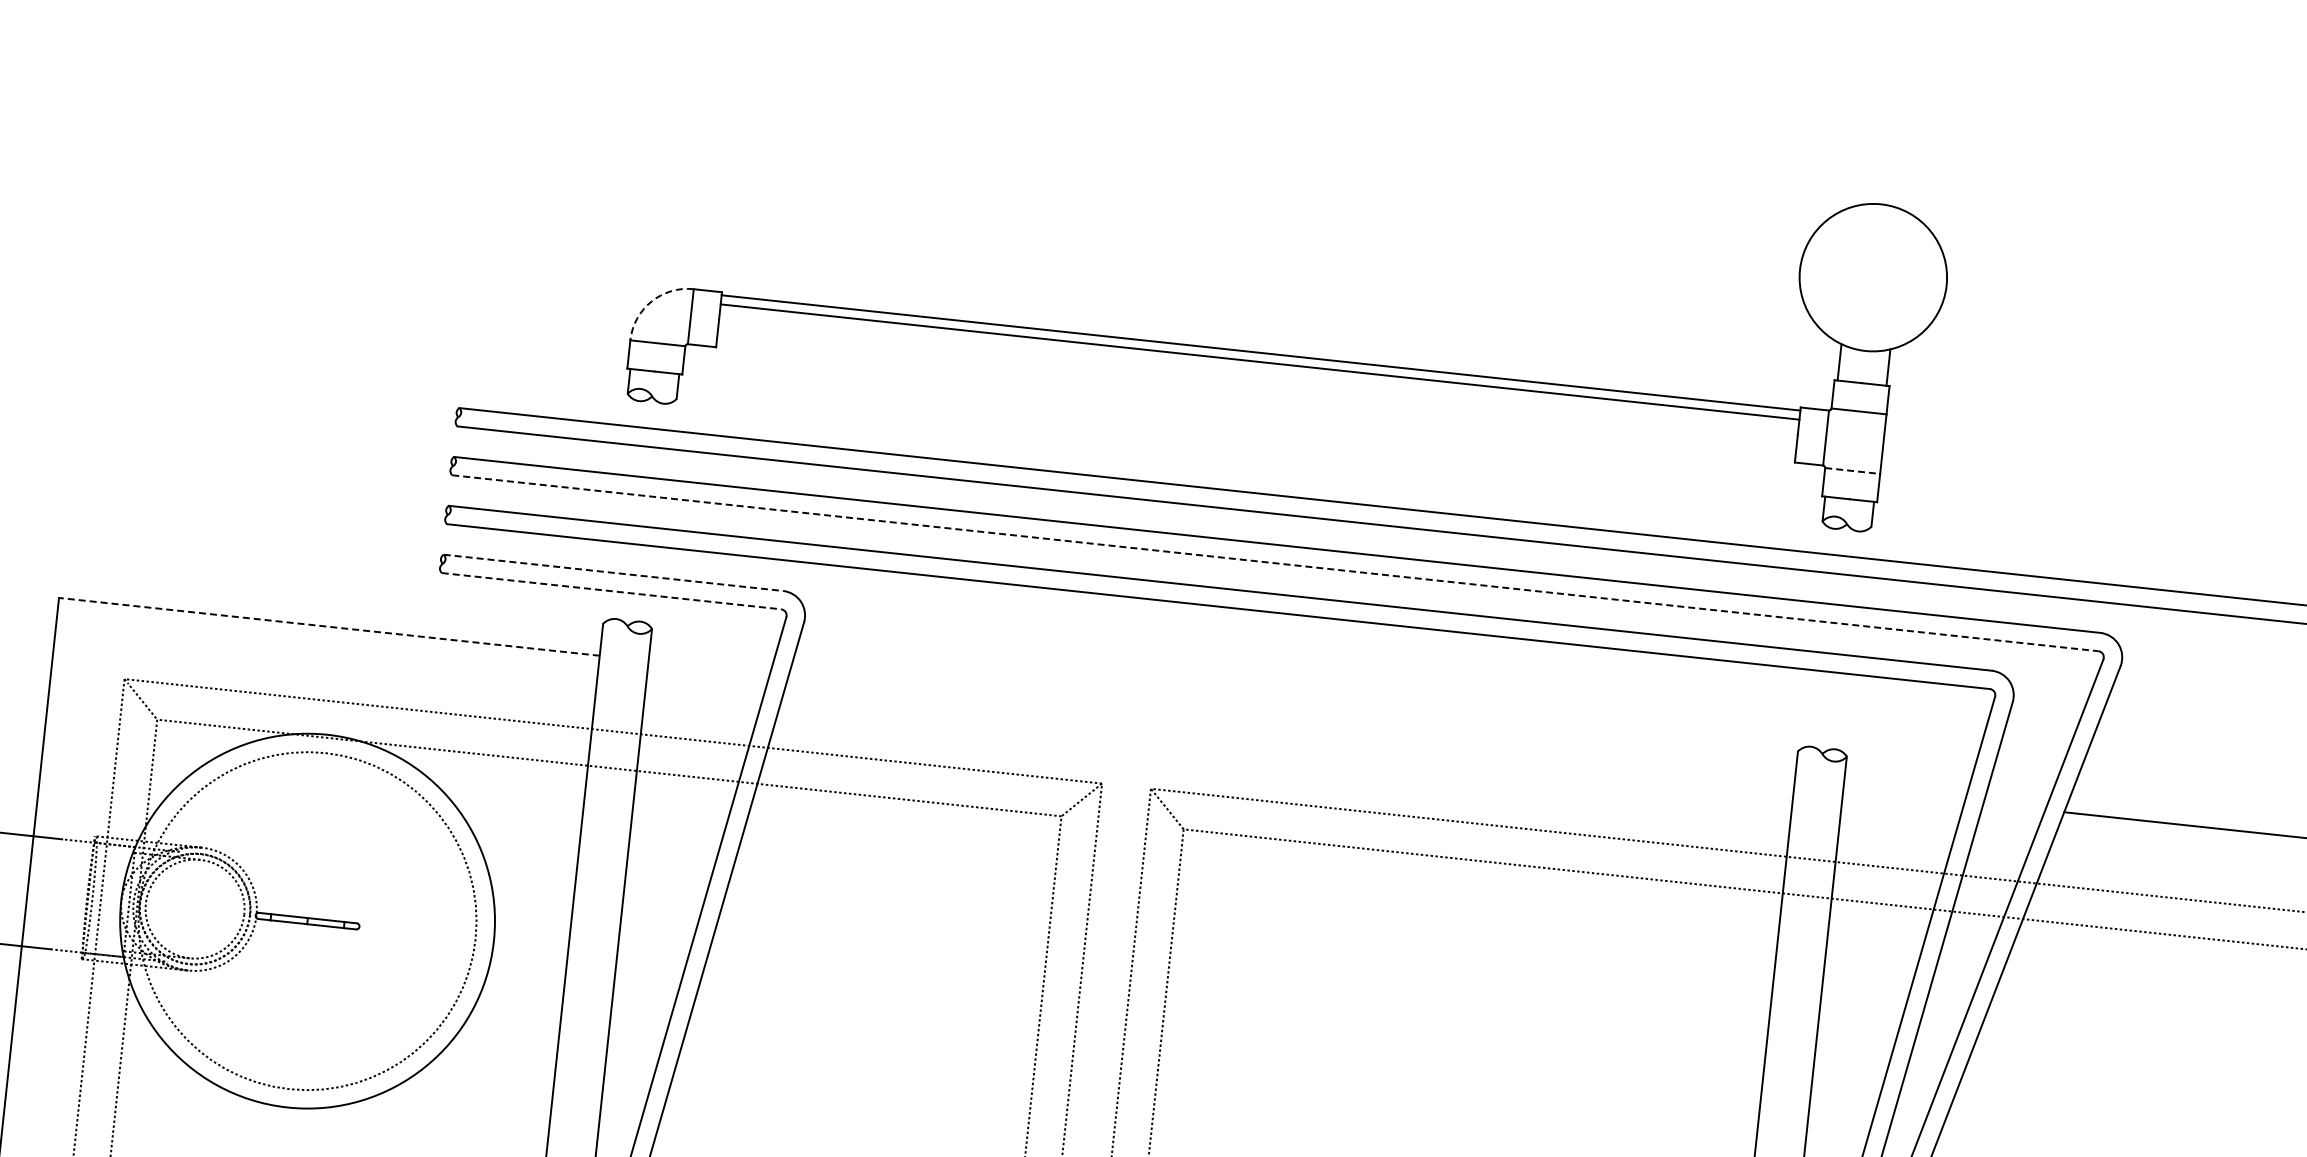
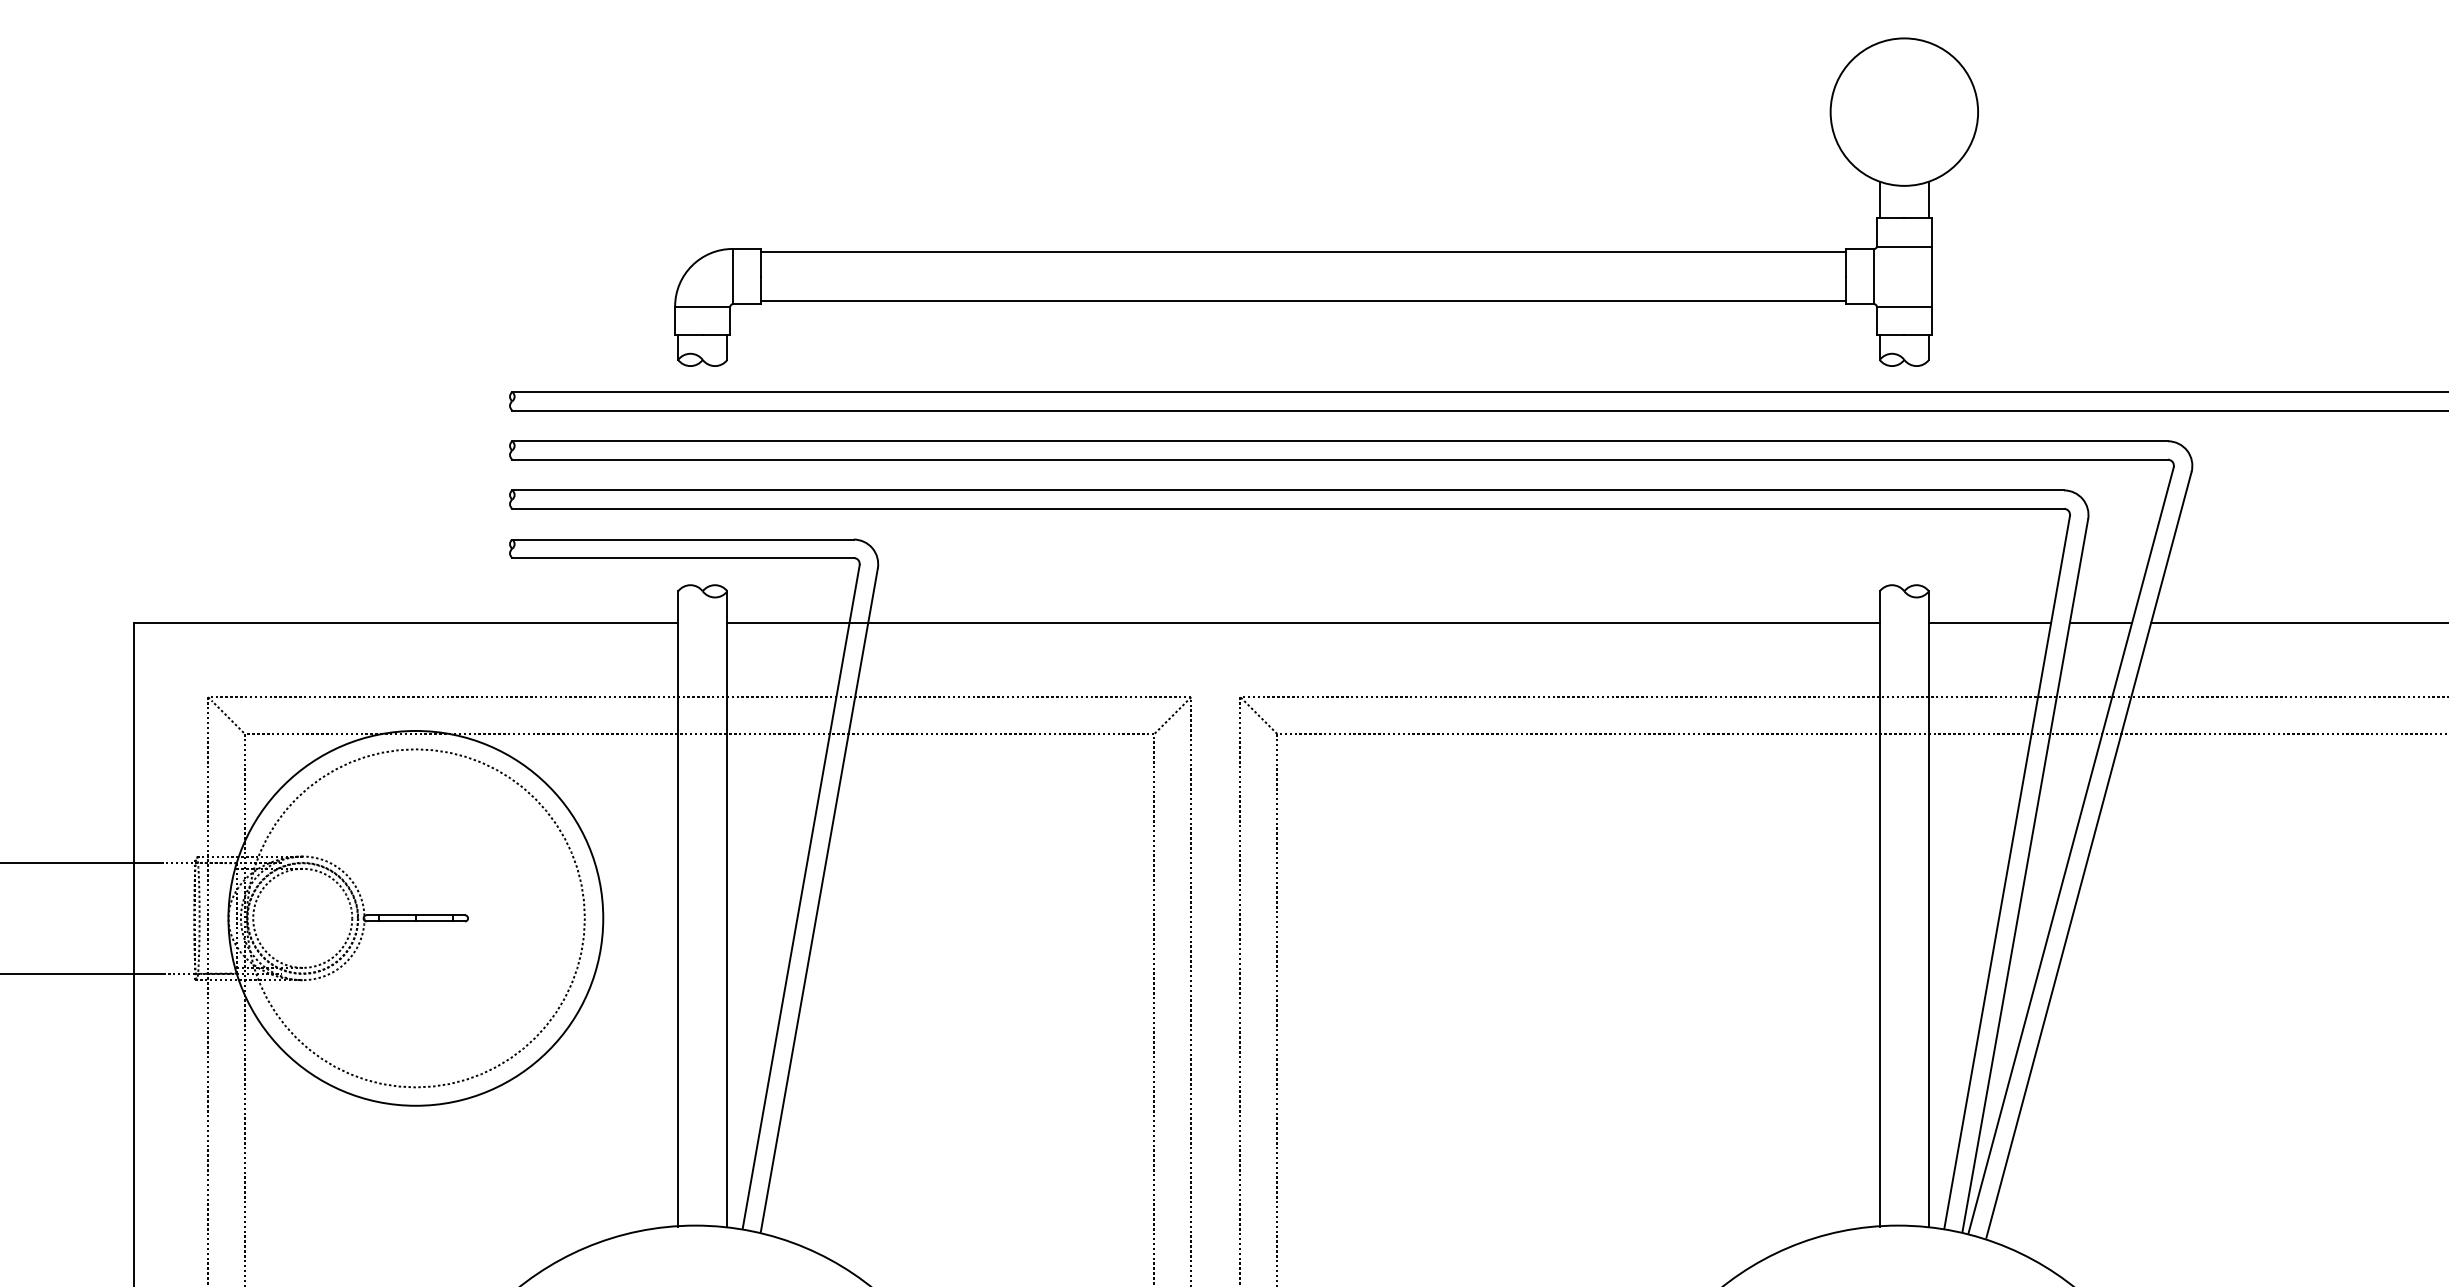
arc: (651, 301) -> (691, 265), dashed -> solid
line: (1259, 362) -> (1303, 301), moved
line: (1852, 470) -> (1904, 306), dashed -> solid
line: (1275, 563) -> (1340, 459), dashed -> solid
line: (613, 572) -> (683, 539), dashed -> solid
line: (612, 590) -> (683, 557), dashed -> solid
line: (329, 626) -> (406, 623), dashed -> solid
line: (1221, 722) -> (1303, 623), added
line: (1903, 795) -> (1989, 623), added
line: (2014, 806) -> (2100, 623), added

